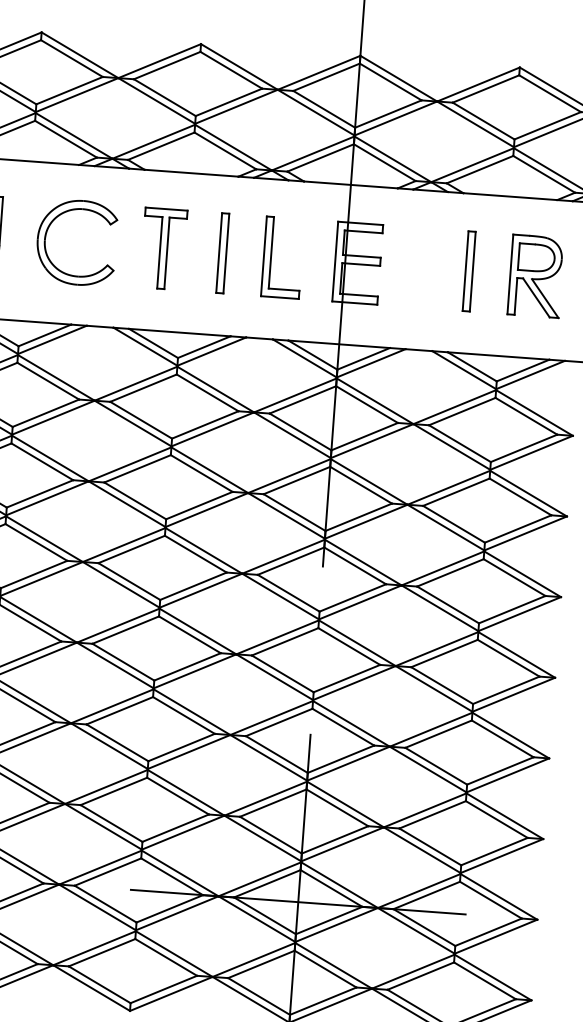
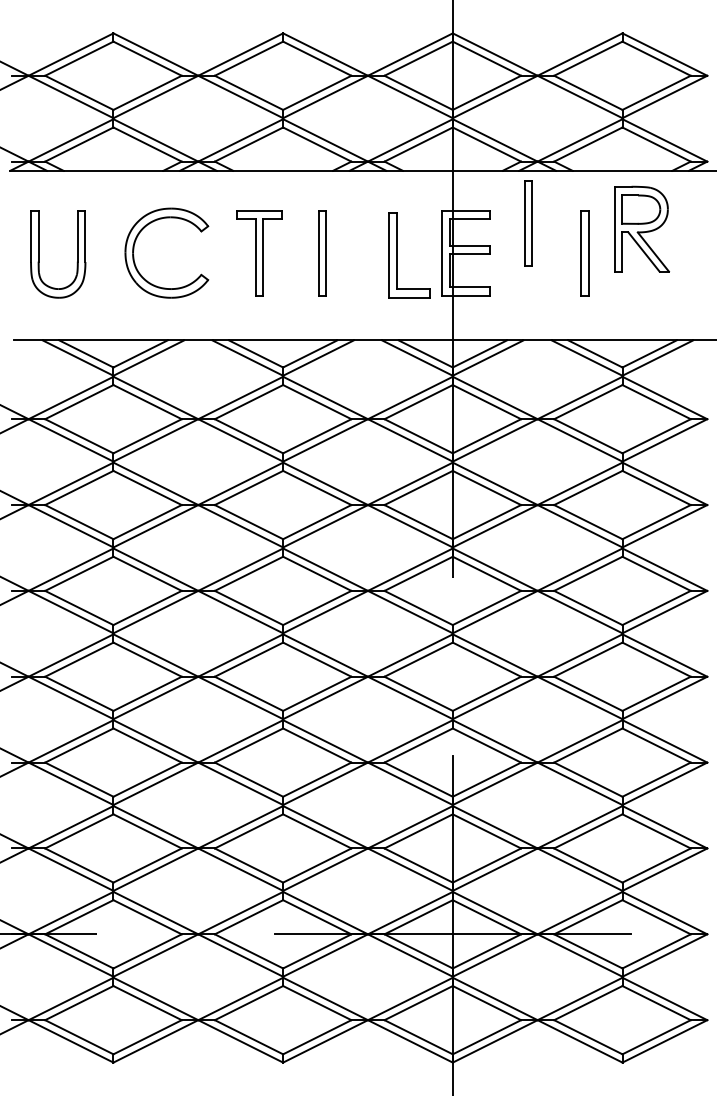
part: (418, 239) -> (528, 223), added
part: (271, 257) -> (397, 255), moved
part: (535, 275) -> (641, 228), moved

